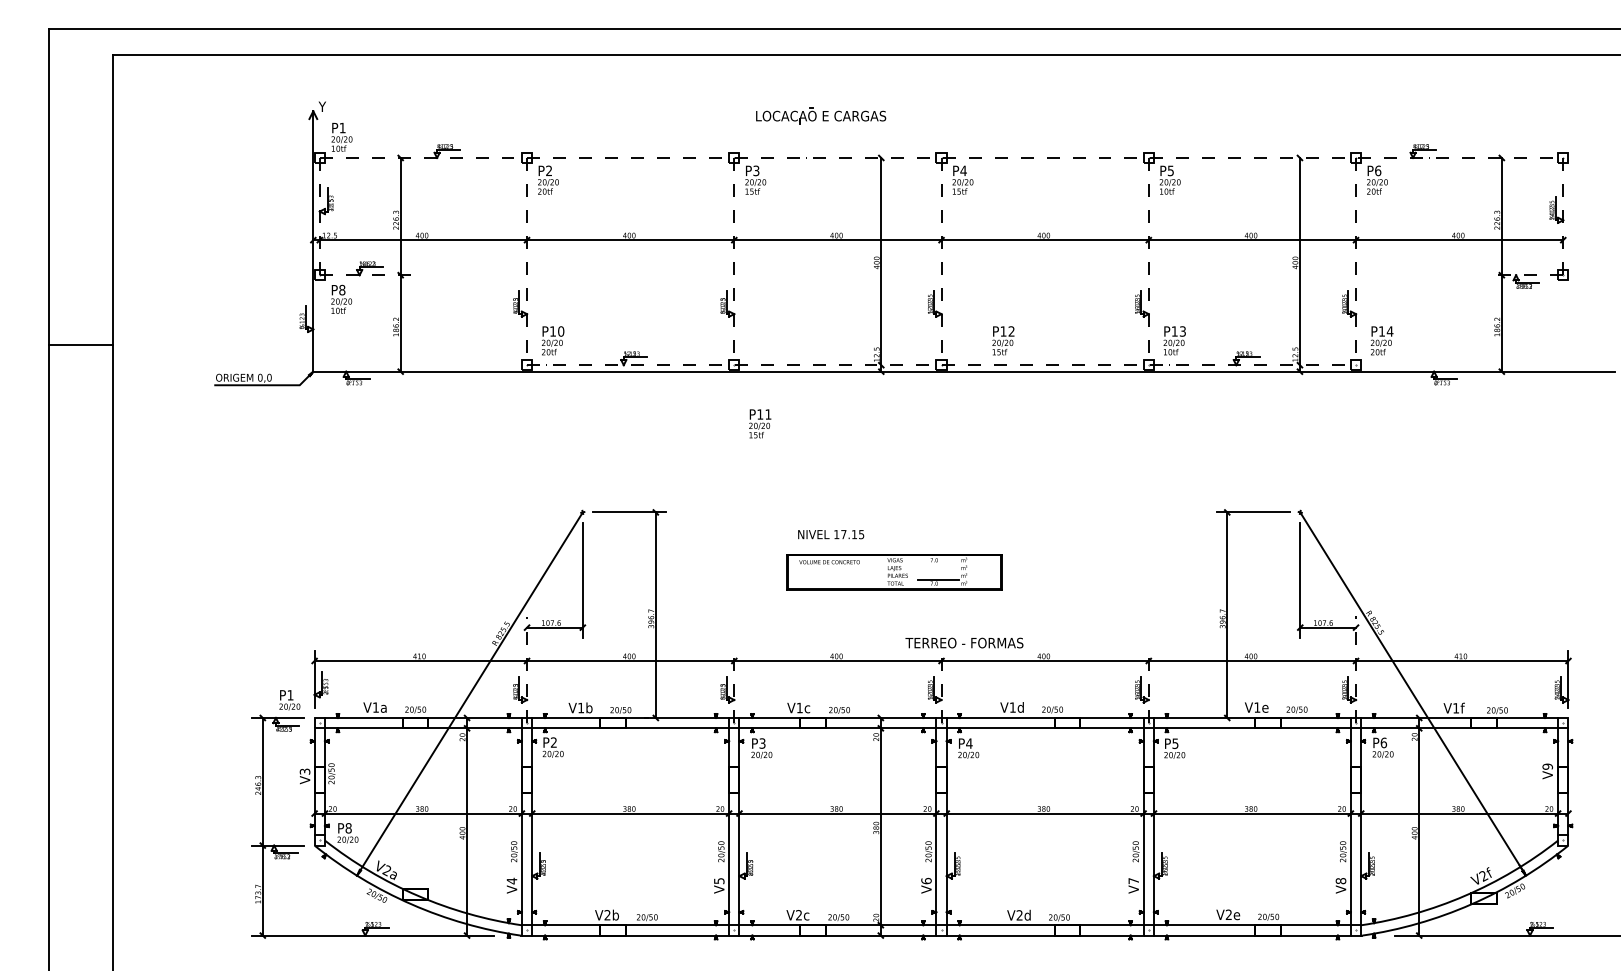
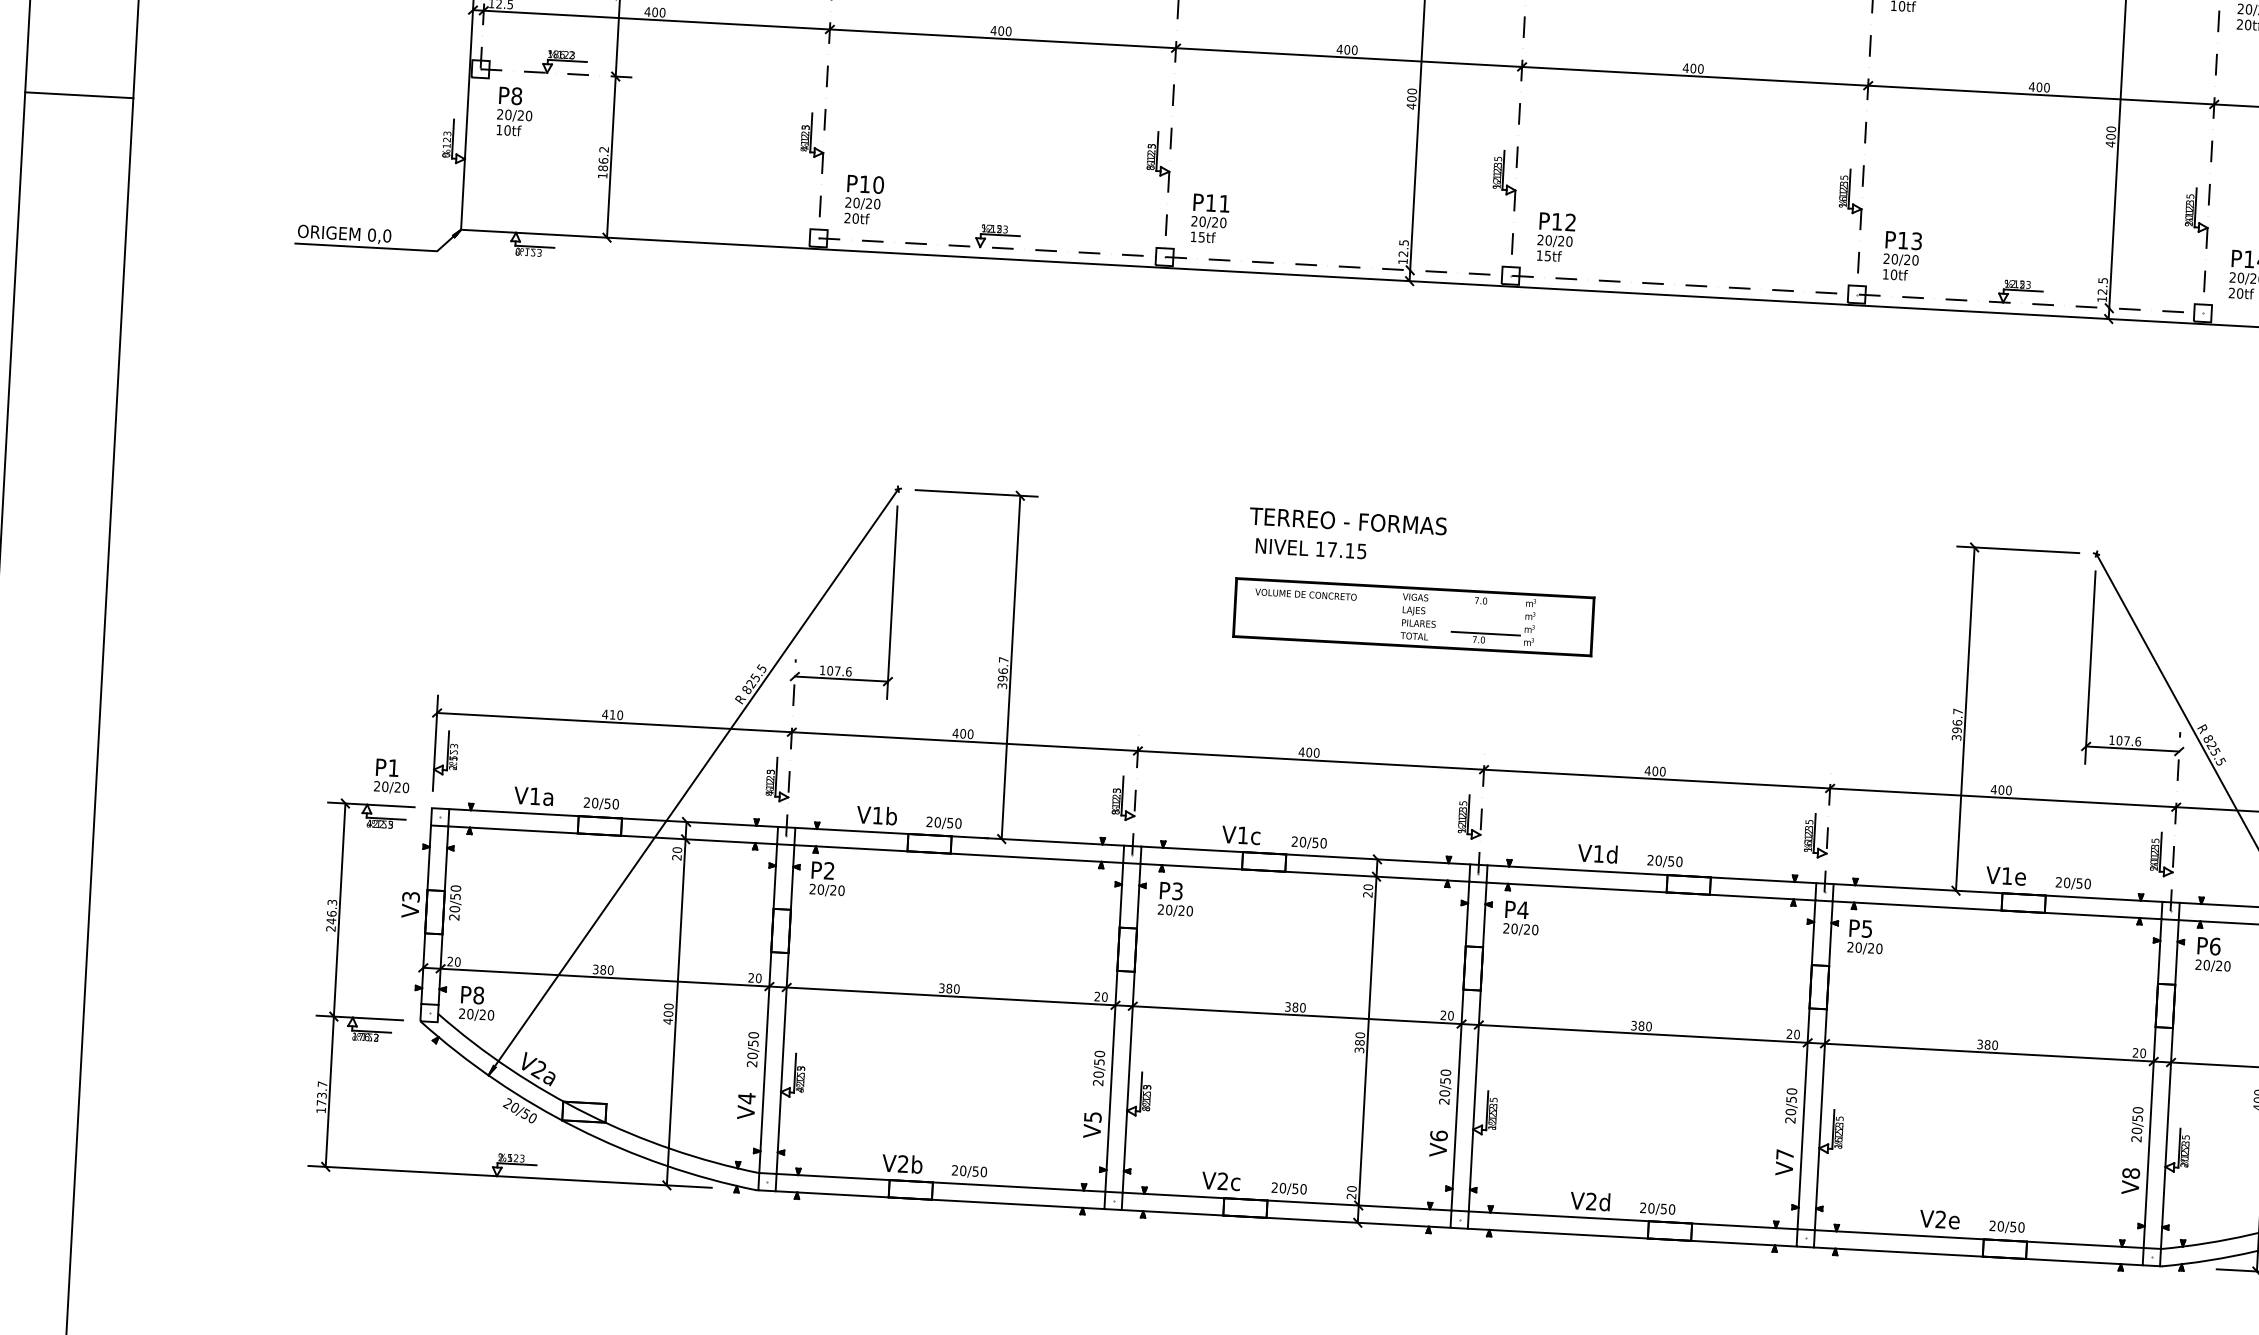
text: (1003, 340) -> (1556, 236), moved
line: (80, 344) -> (78, 94), moved
text: (760, 423) -> (1210, 218), moved
text: (964, 642) -> (1348, 520), moved

